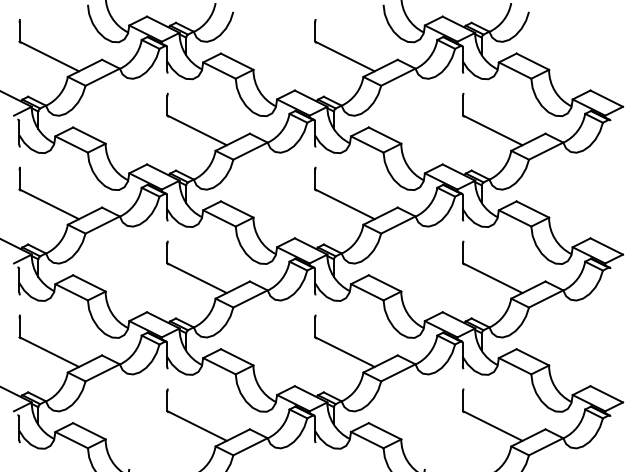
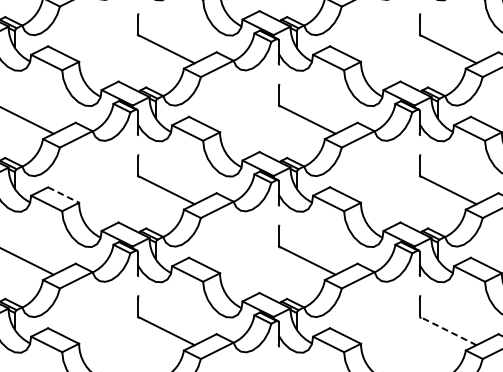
line: (89, 283) -> (63, 195), solid -> dashed
line: (492, 425) -> (447, 330), solid -> dashed

